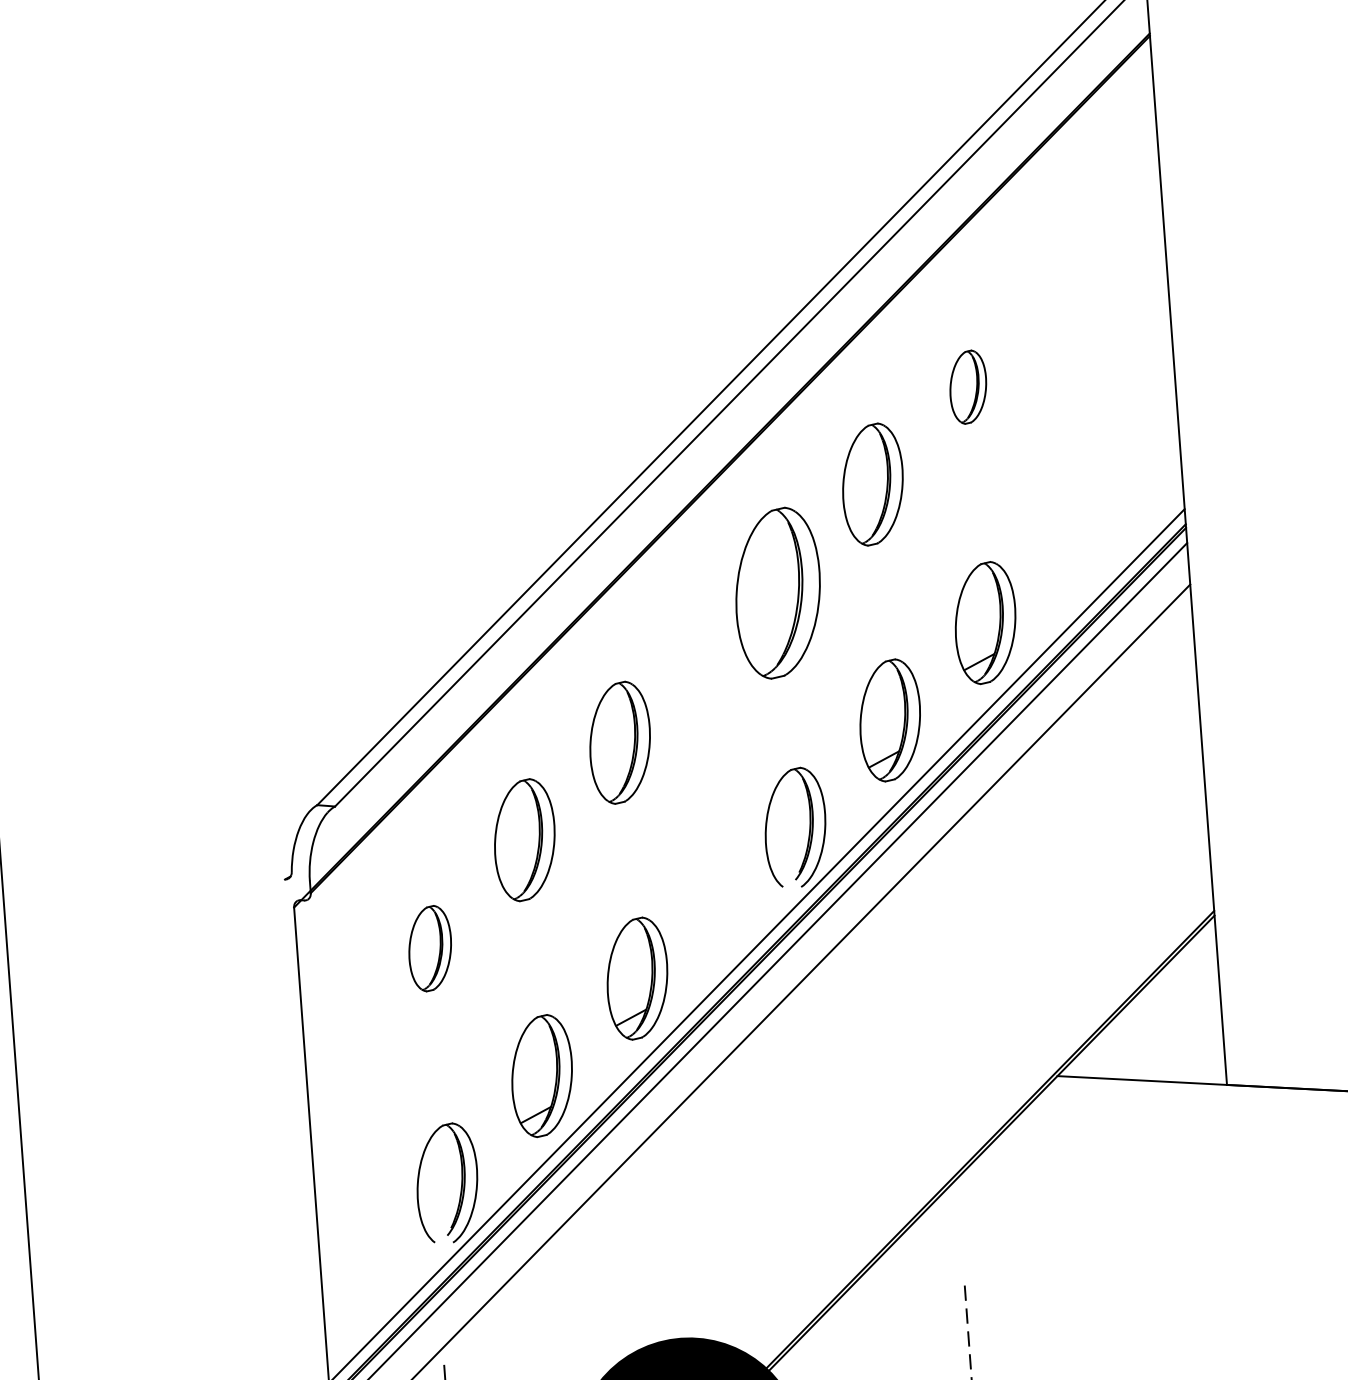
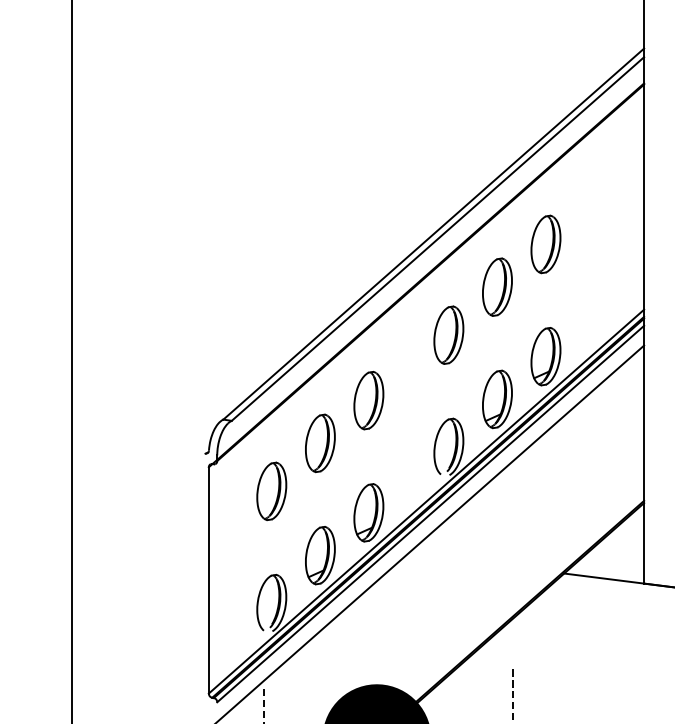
part: (967, 387) -> (545, 244), size x1.67
part: (777, 591) -> (448, 334), size x0.71
part: (429, 948) -> (271, 491), size x1.43

